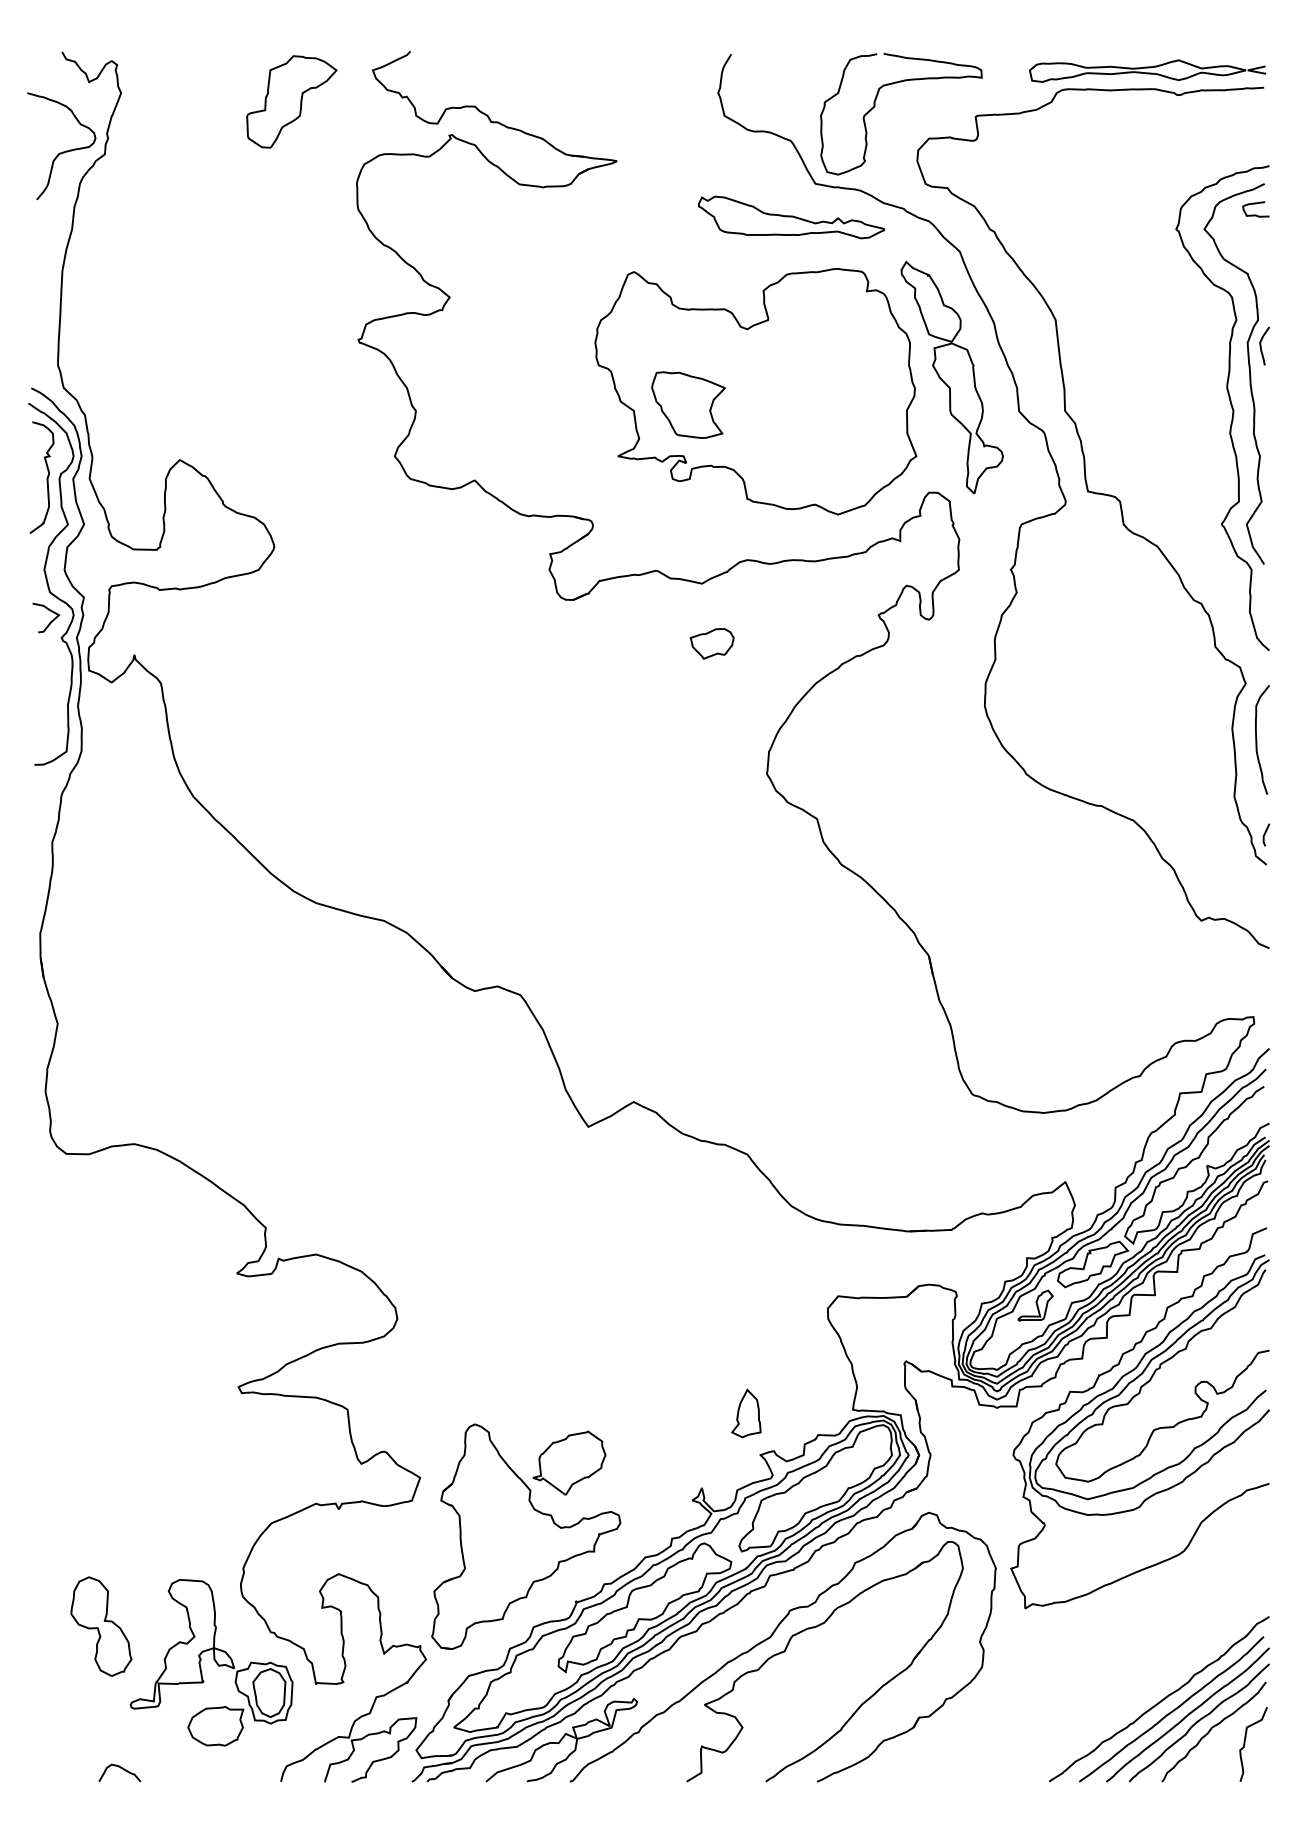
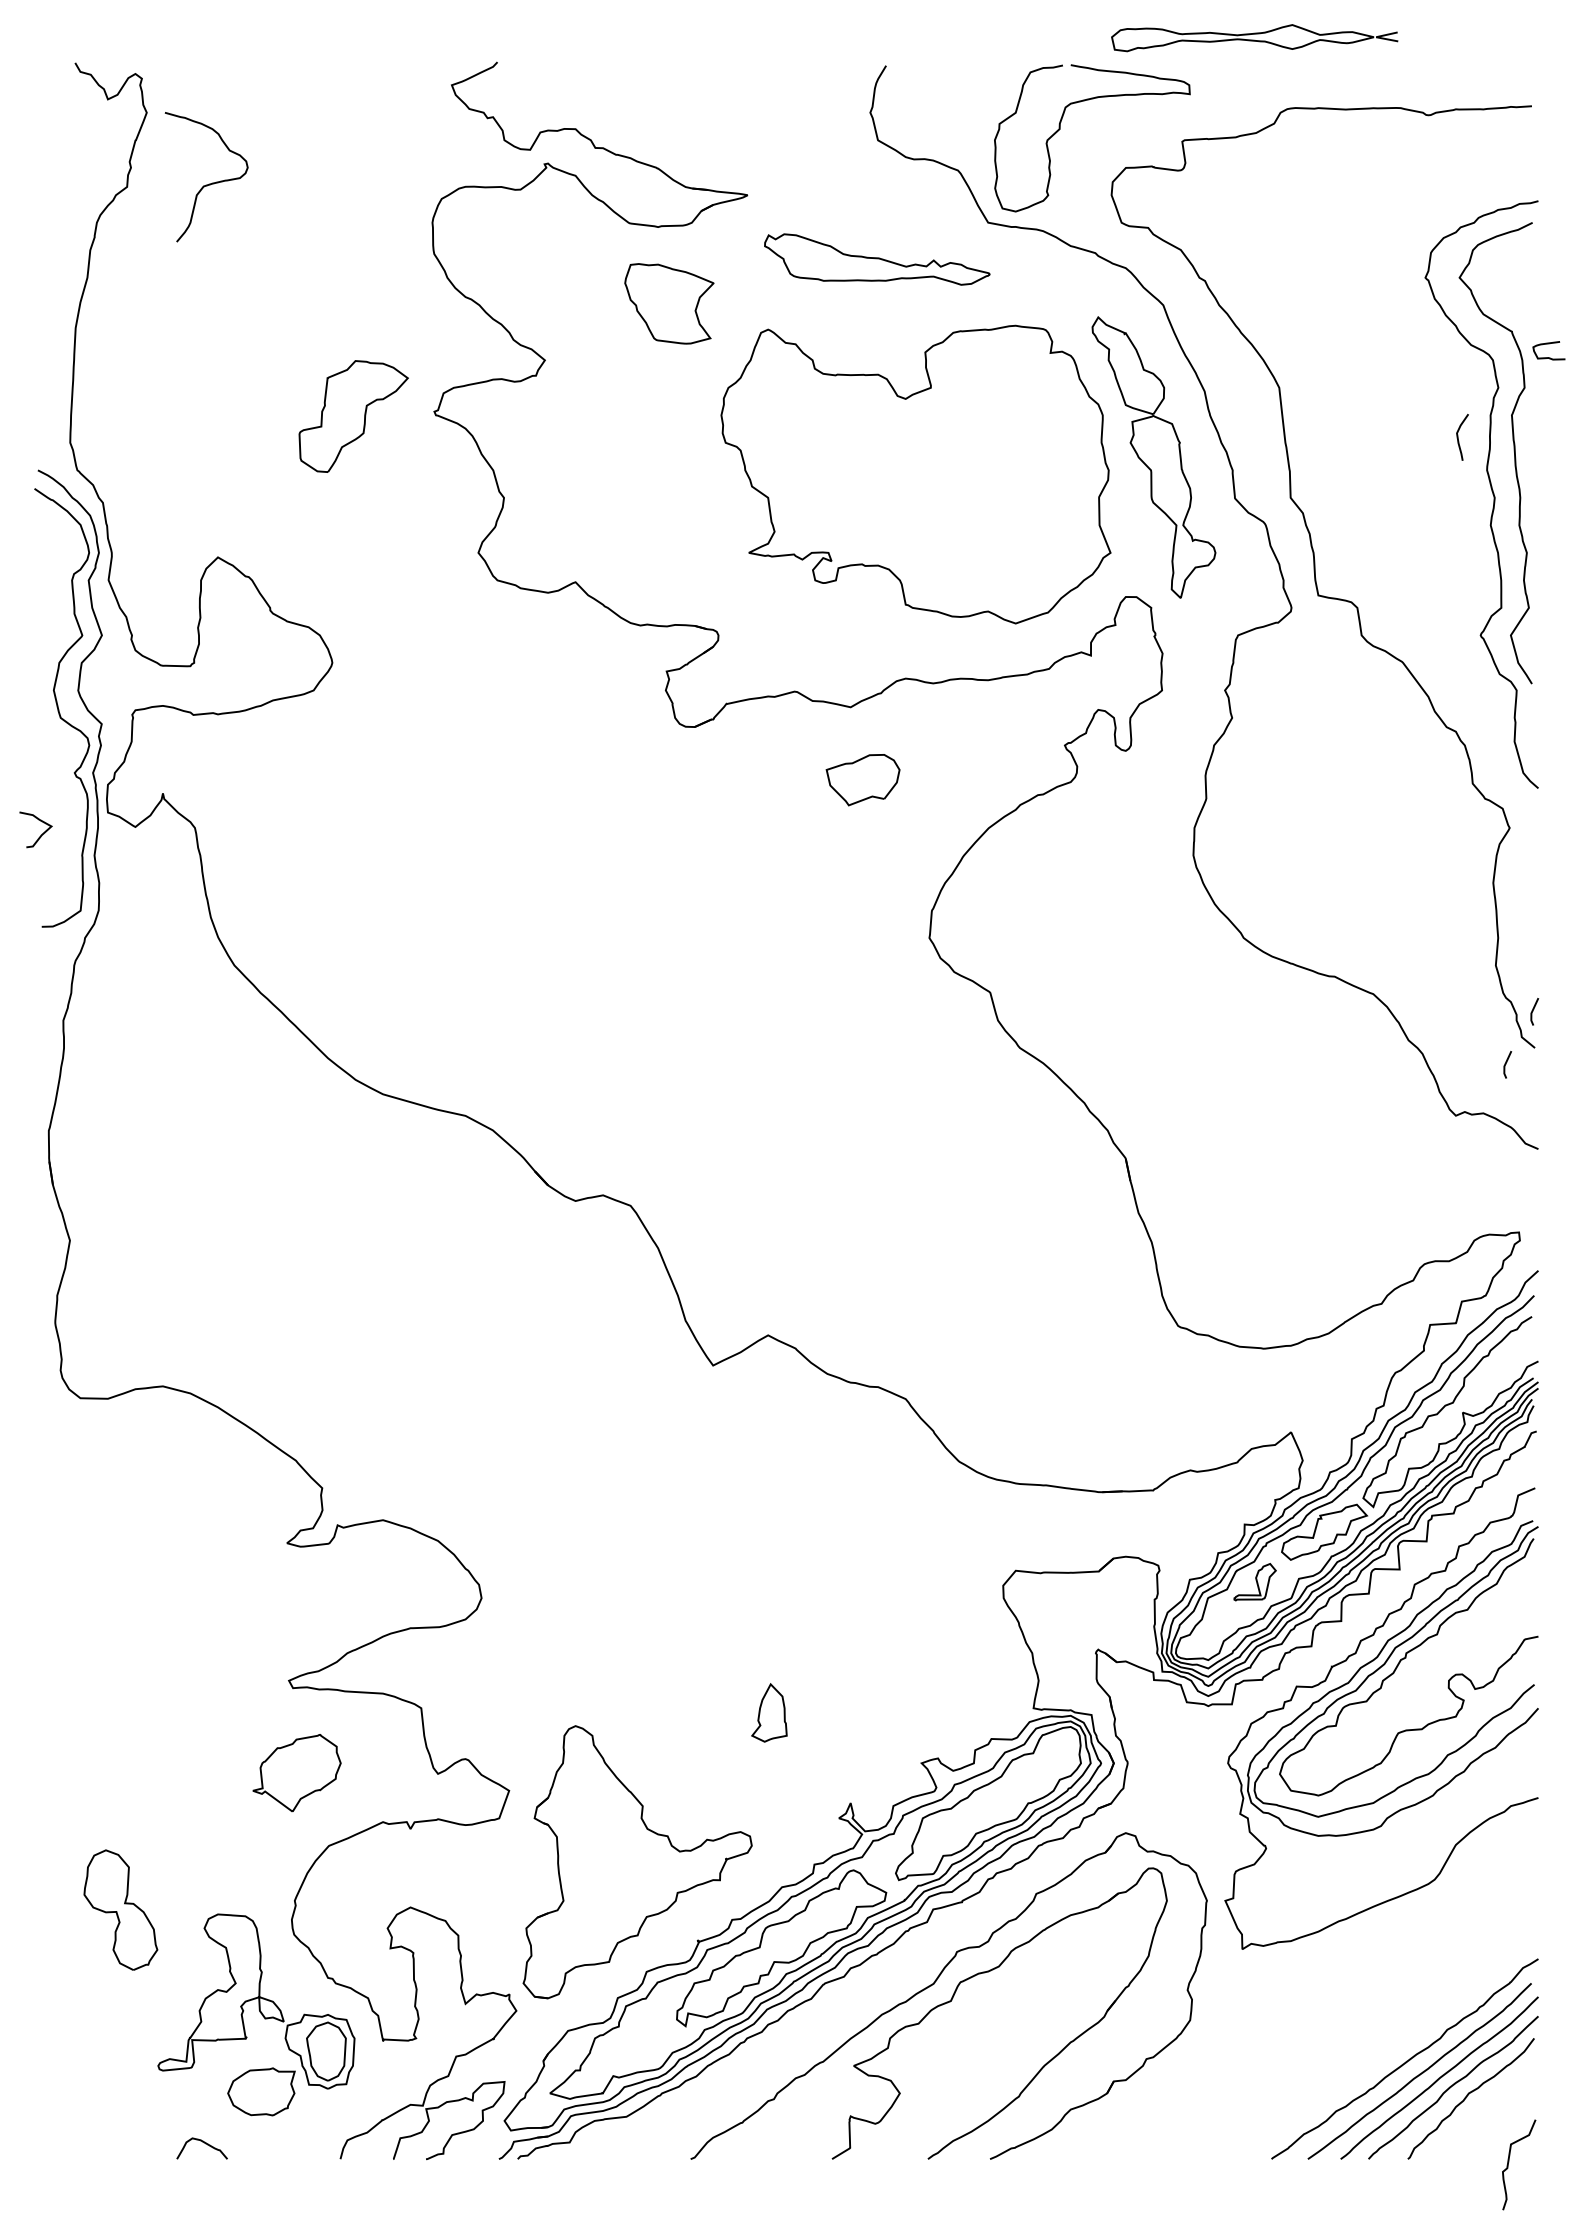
part: (1147, 71) -> (1254, 38), moved
part: (291, 101) -> (353, 416), moved
curve: (63, 151) -> (209, 183), moved
curve: (1255, 204) -> (1548, 344), moved
part: (791, 217) -> (877, 259), moved
curve: (1261, 346) -> (1458, 437), moved
part: (688, 404) -> (669, 303), moved
curve: (46, 478) -> (56, 579), removed
curve: (50, 621) -> (41, 834), moved
part: (711, 644) -> (862, 780), size x1.4
curve: (1257, 739) -> (1523, 896), removed
line: (1243, 878) -> (1506, 1064), added
part: (746, 1413) -> (769, 1712), moved
part: (568, 1463) -> (296, 1773), moved
part: (101, 1626) -> (120, 1909), moved
curve: (561, 1739) -> (680, 2108), removed
curve: (1245, 1742) -> (1509, 2162), moved
curve: (122, 1769) -> (205, 2144), moved

